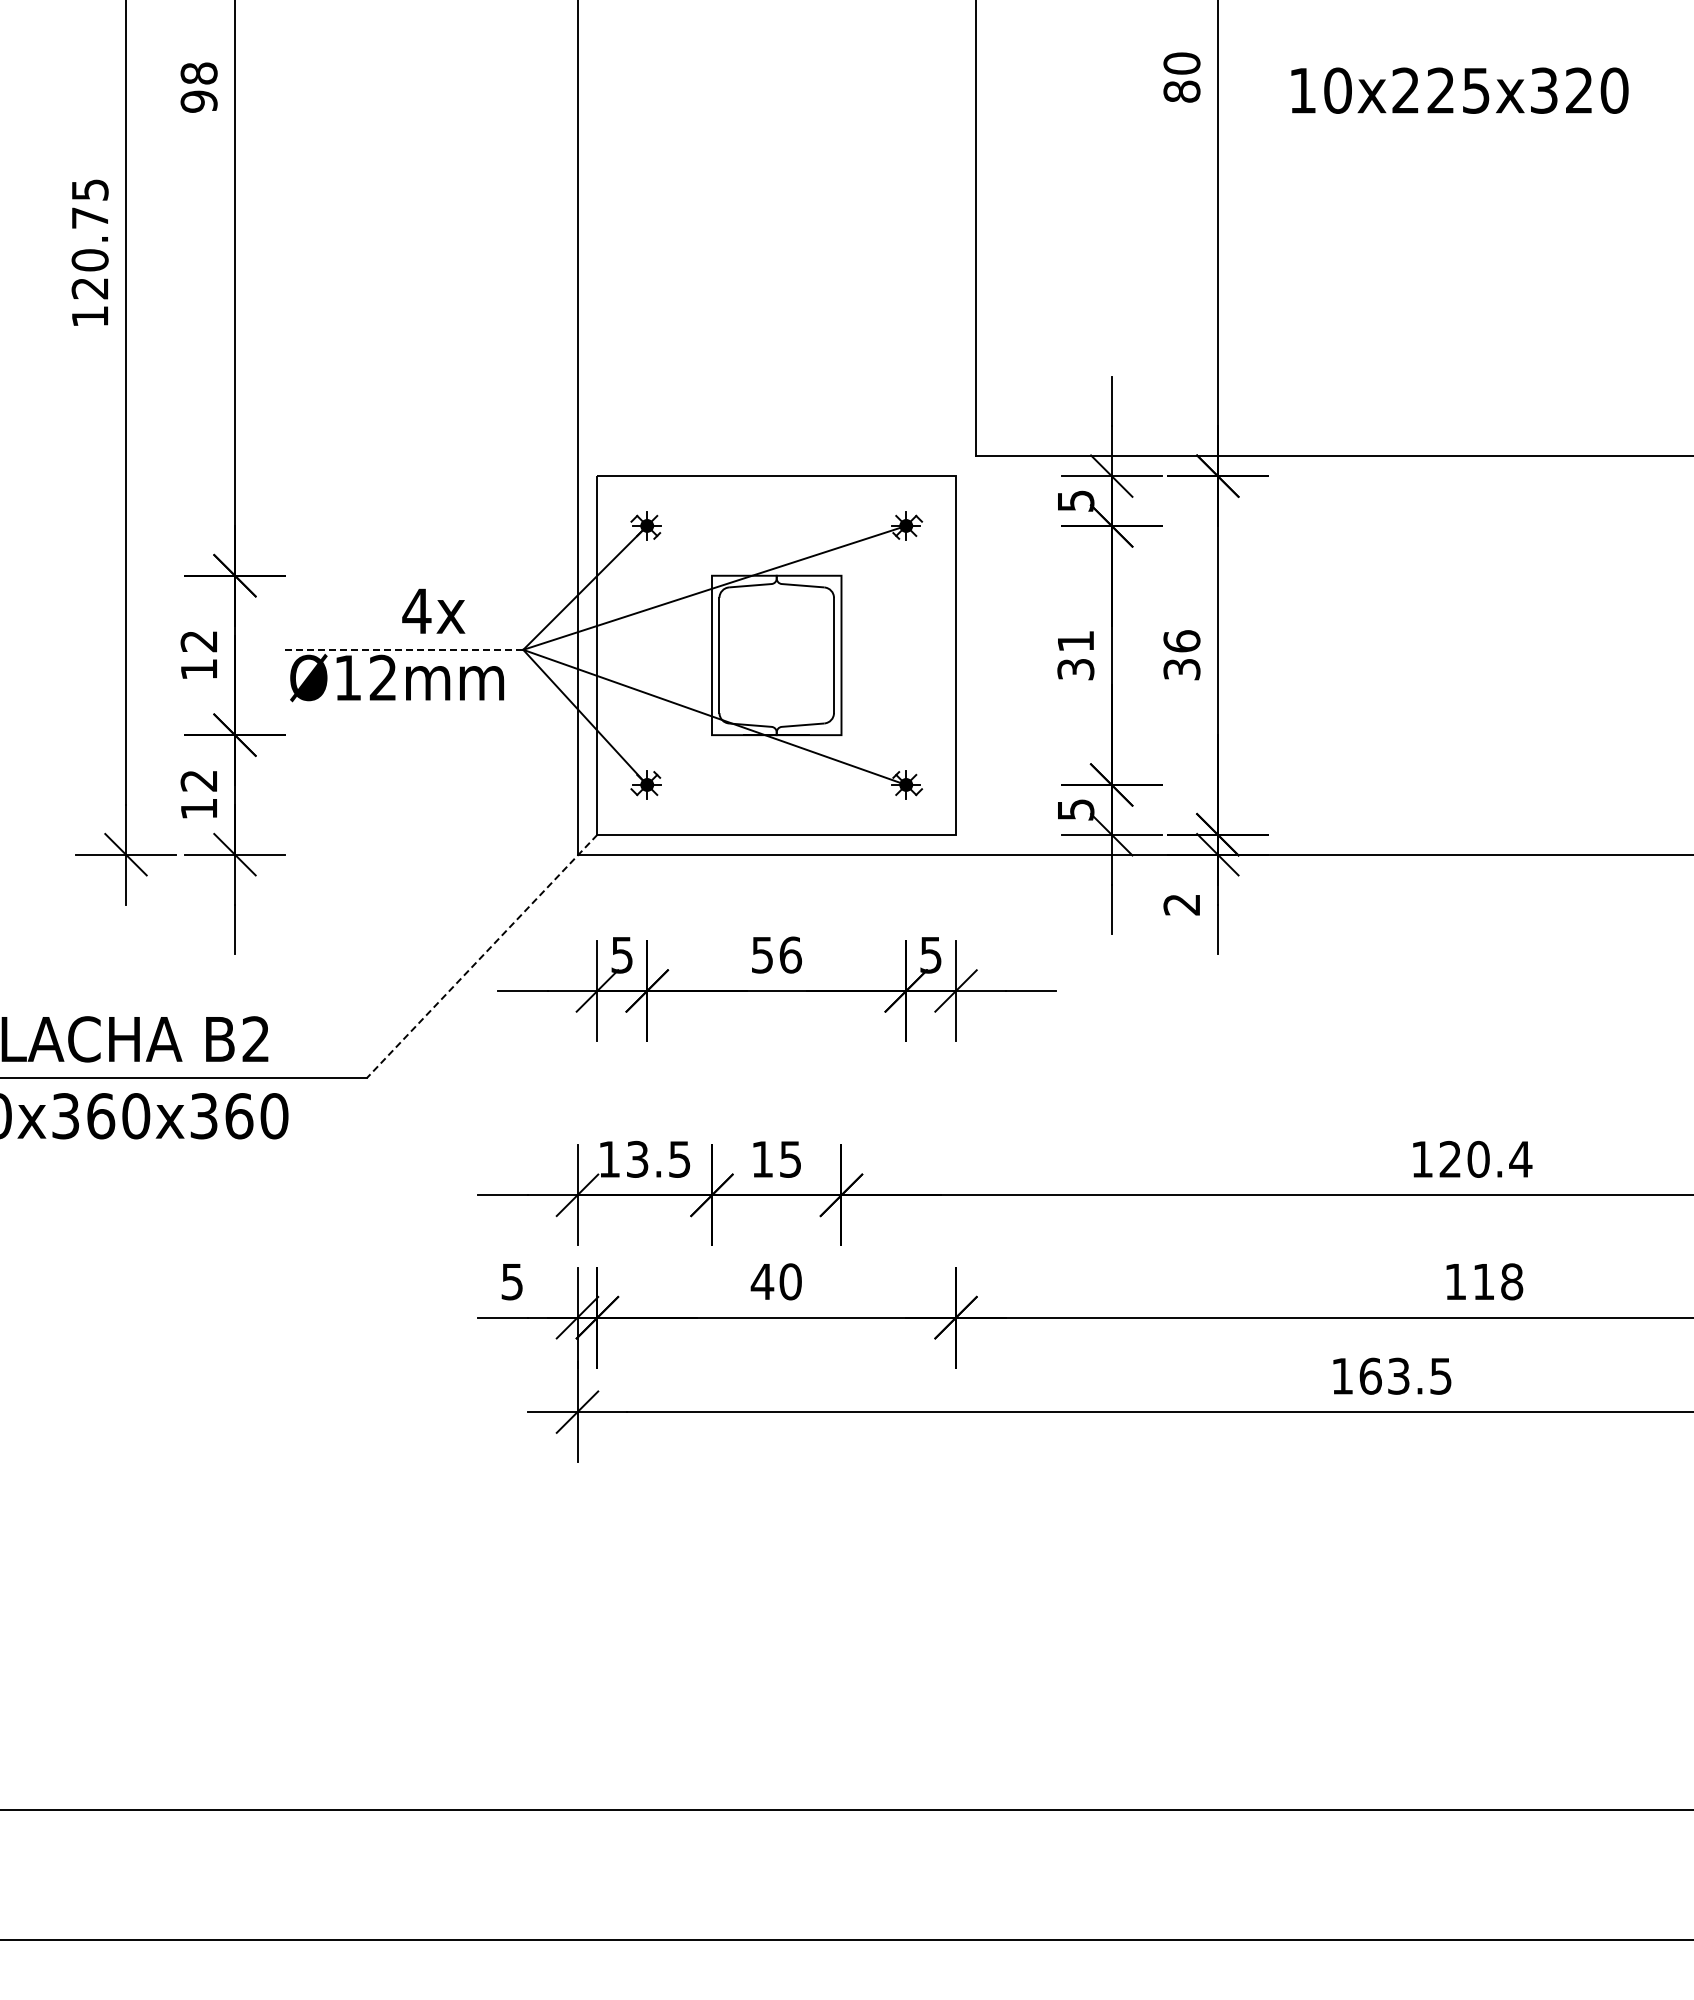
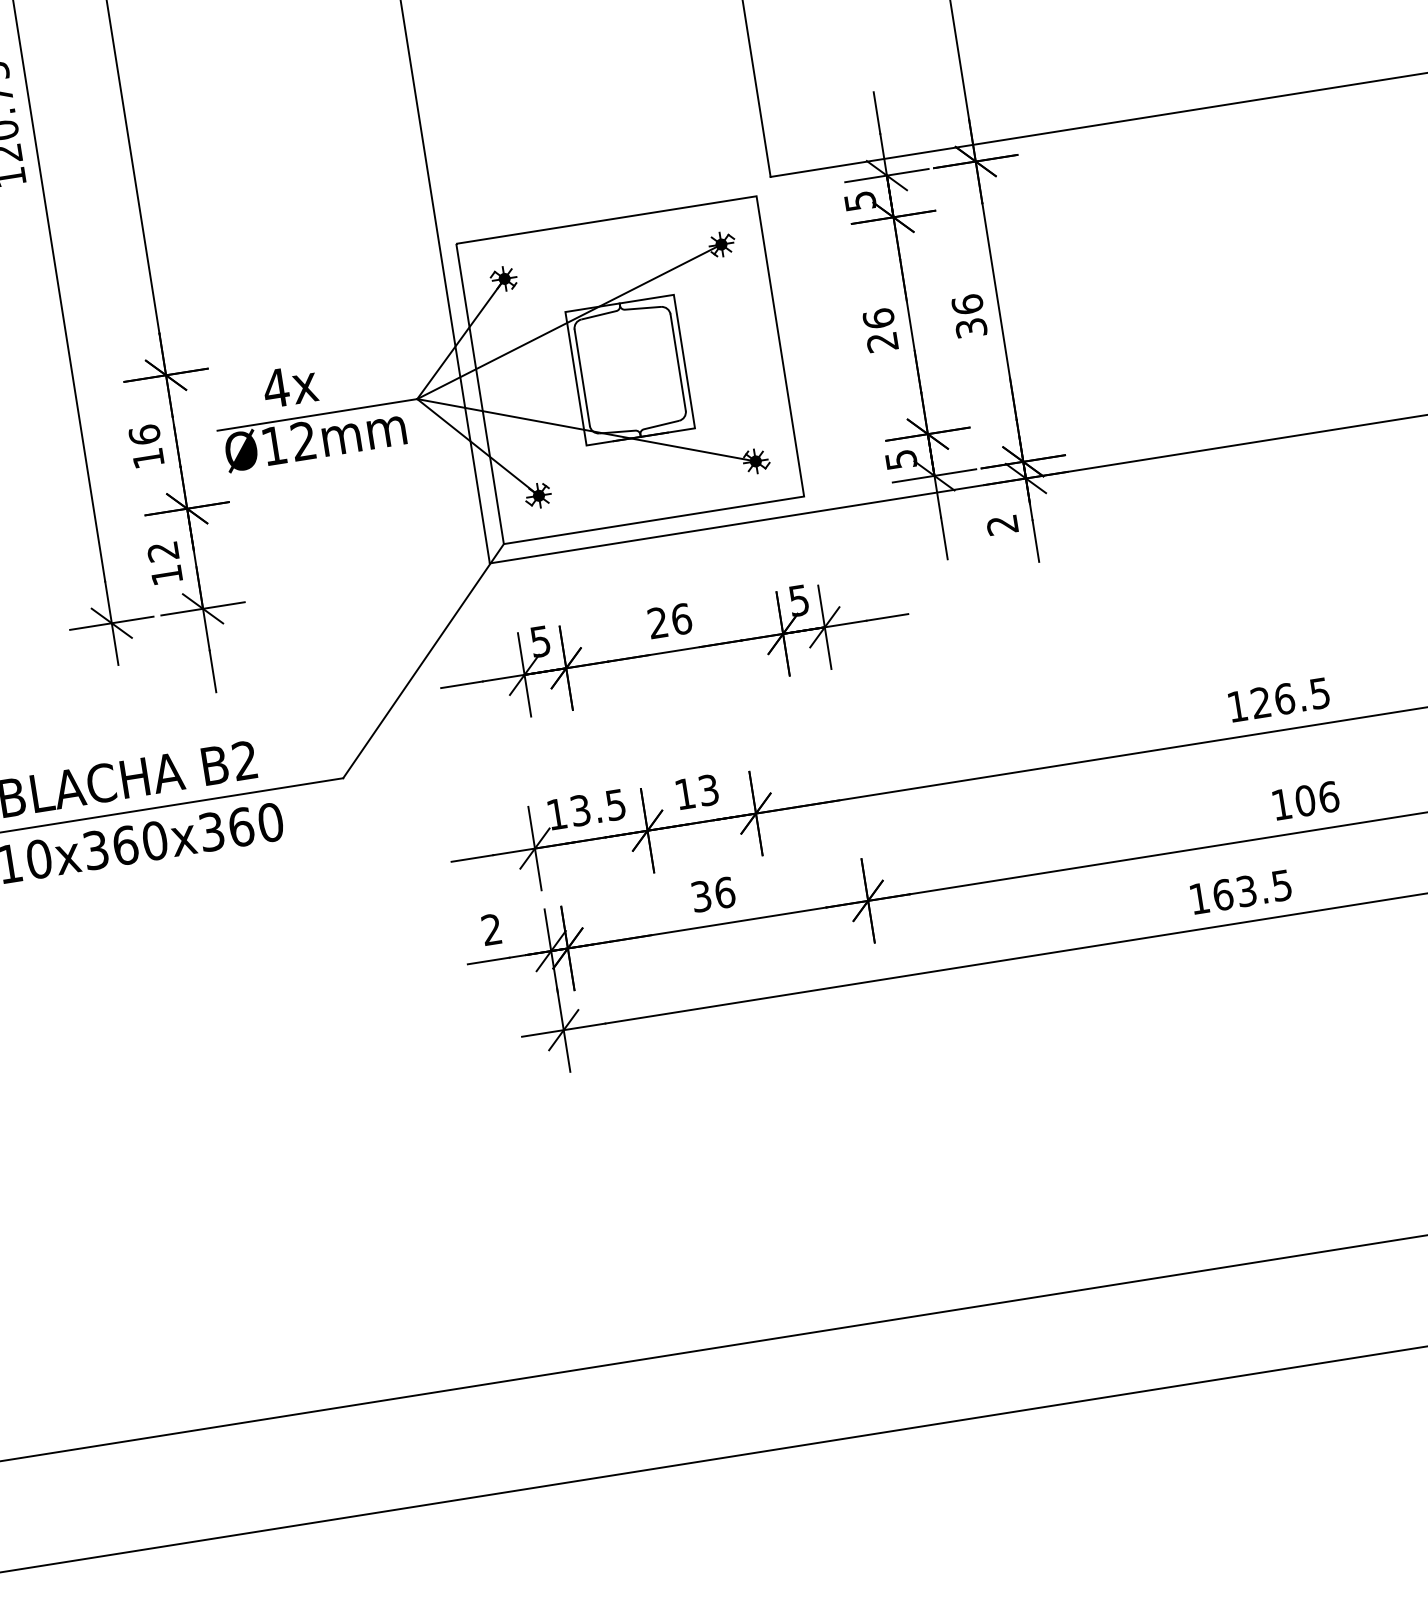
text: (433, 610) -> (289, 385), moved
text: (198, 641) -> (144, 435), 12 -> 16
line: (403, 649) -> (316, 414), dashed -> solid
text: (1075, 655) -> (880, 330), 31 -> 26
text: (761, 954) -> (657, 622), 56 -> 26
line: (481, 956) -> (422, 661), dashed -> solid
text: (790, 1158) -> (708, 789), 15 -> 13
text: (1499, 1158) -> (1302, 695), 120.4 -> 126.5
text: (511, 1281) -> (491, 929), 5 -> 2
text: (776, 1281) -> (713, 894), 40 -> 36
text: (1498, 1281) -> (1317, 798), 118 -> 106

